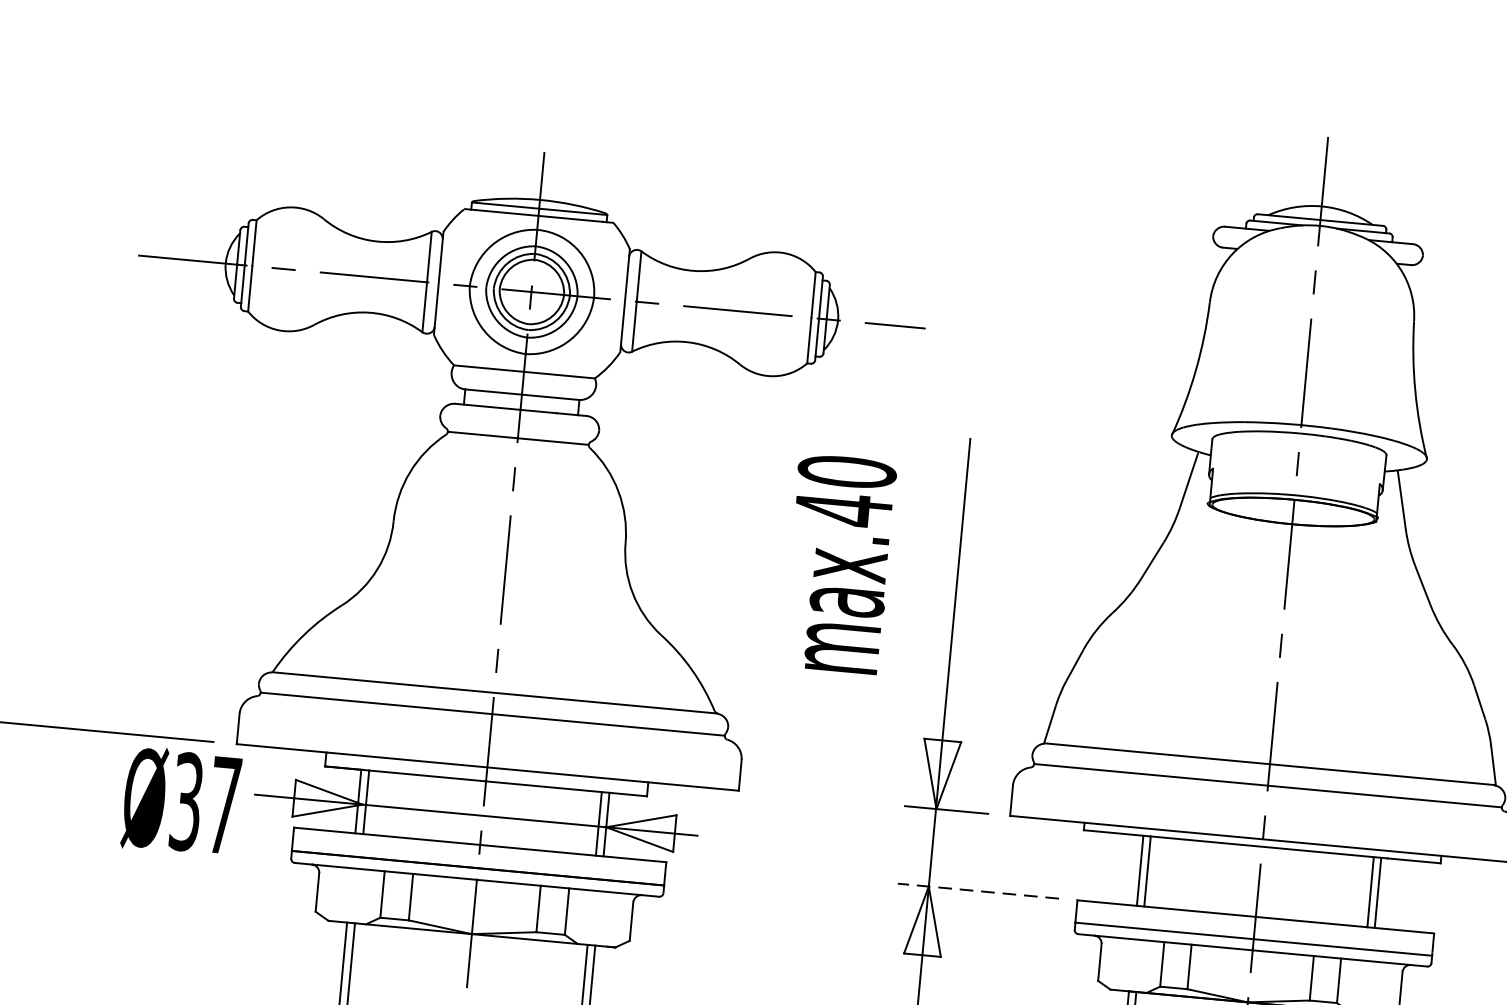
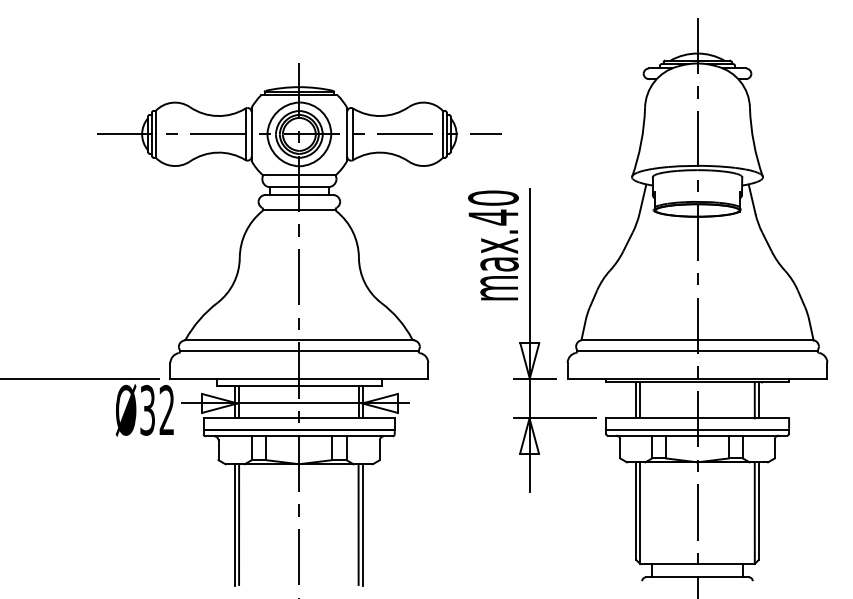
text: (838, 564) -> (493, 245), moved
text: (223, 803) -> (166, 409), Ø37 -> Ø32
line: (977, 891) -> (554, 418), dashed -> solid

